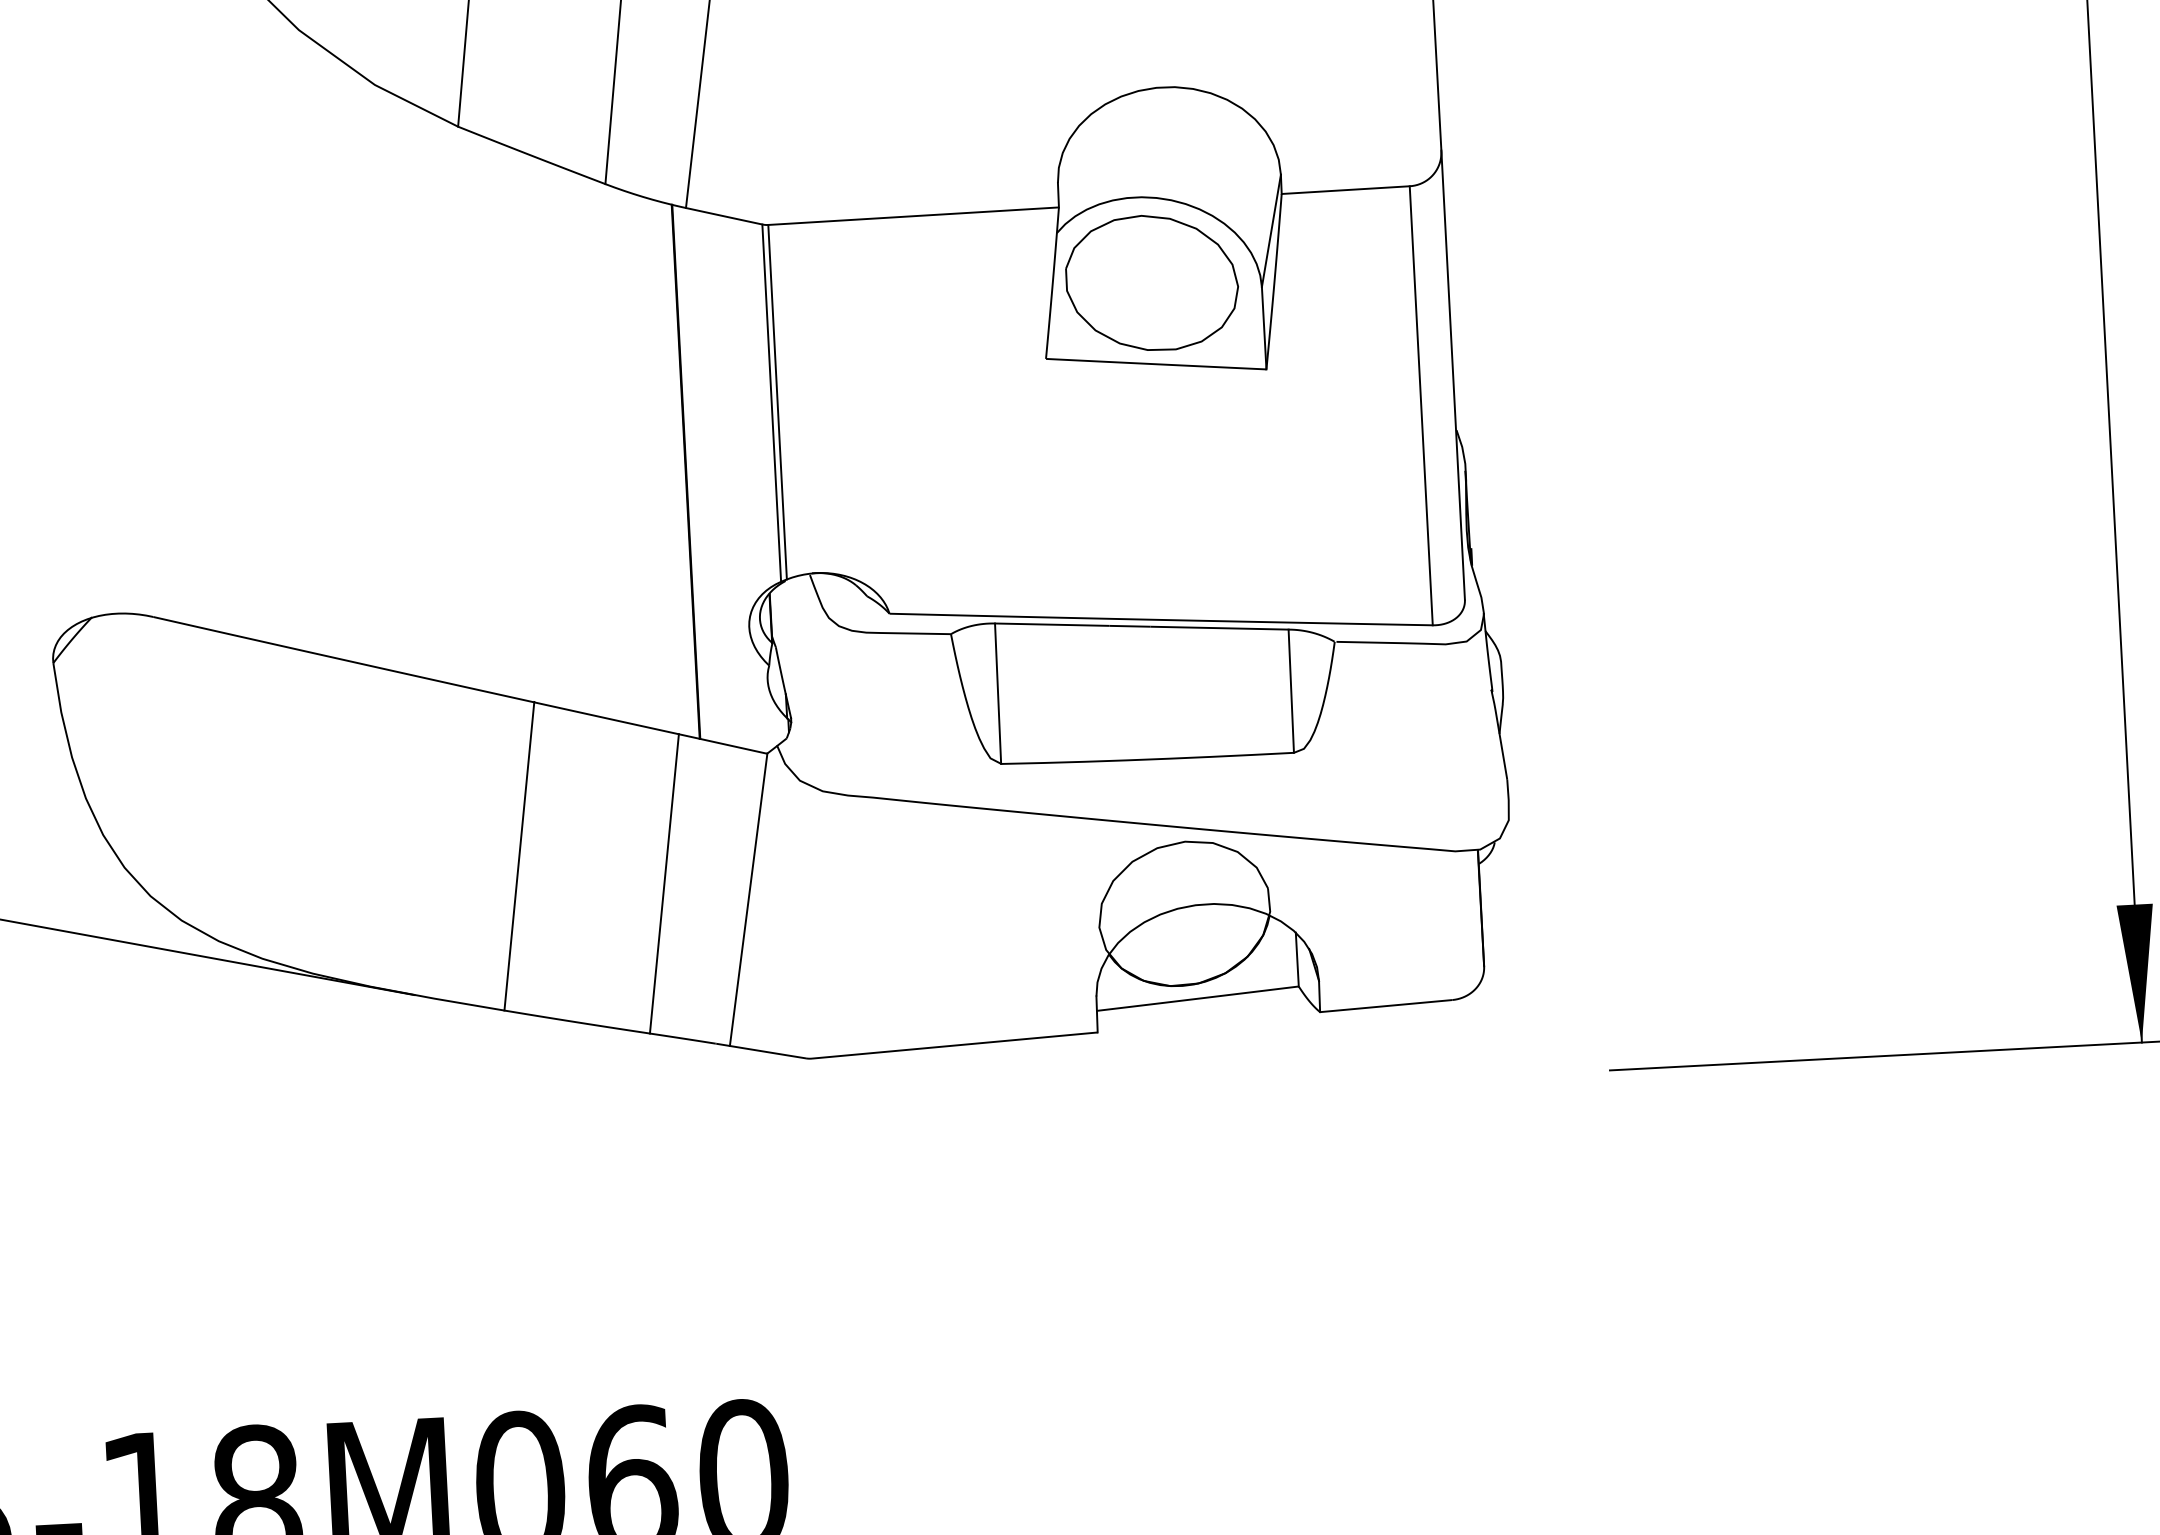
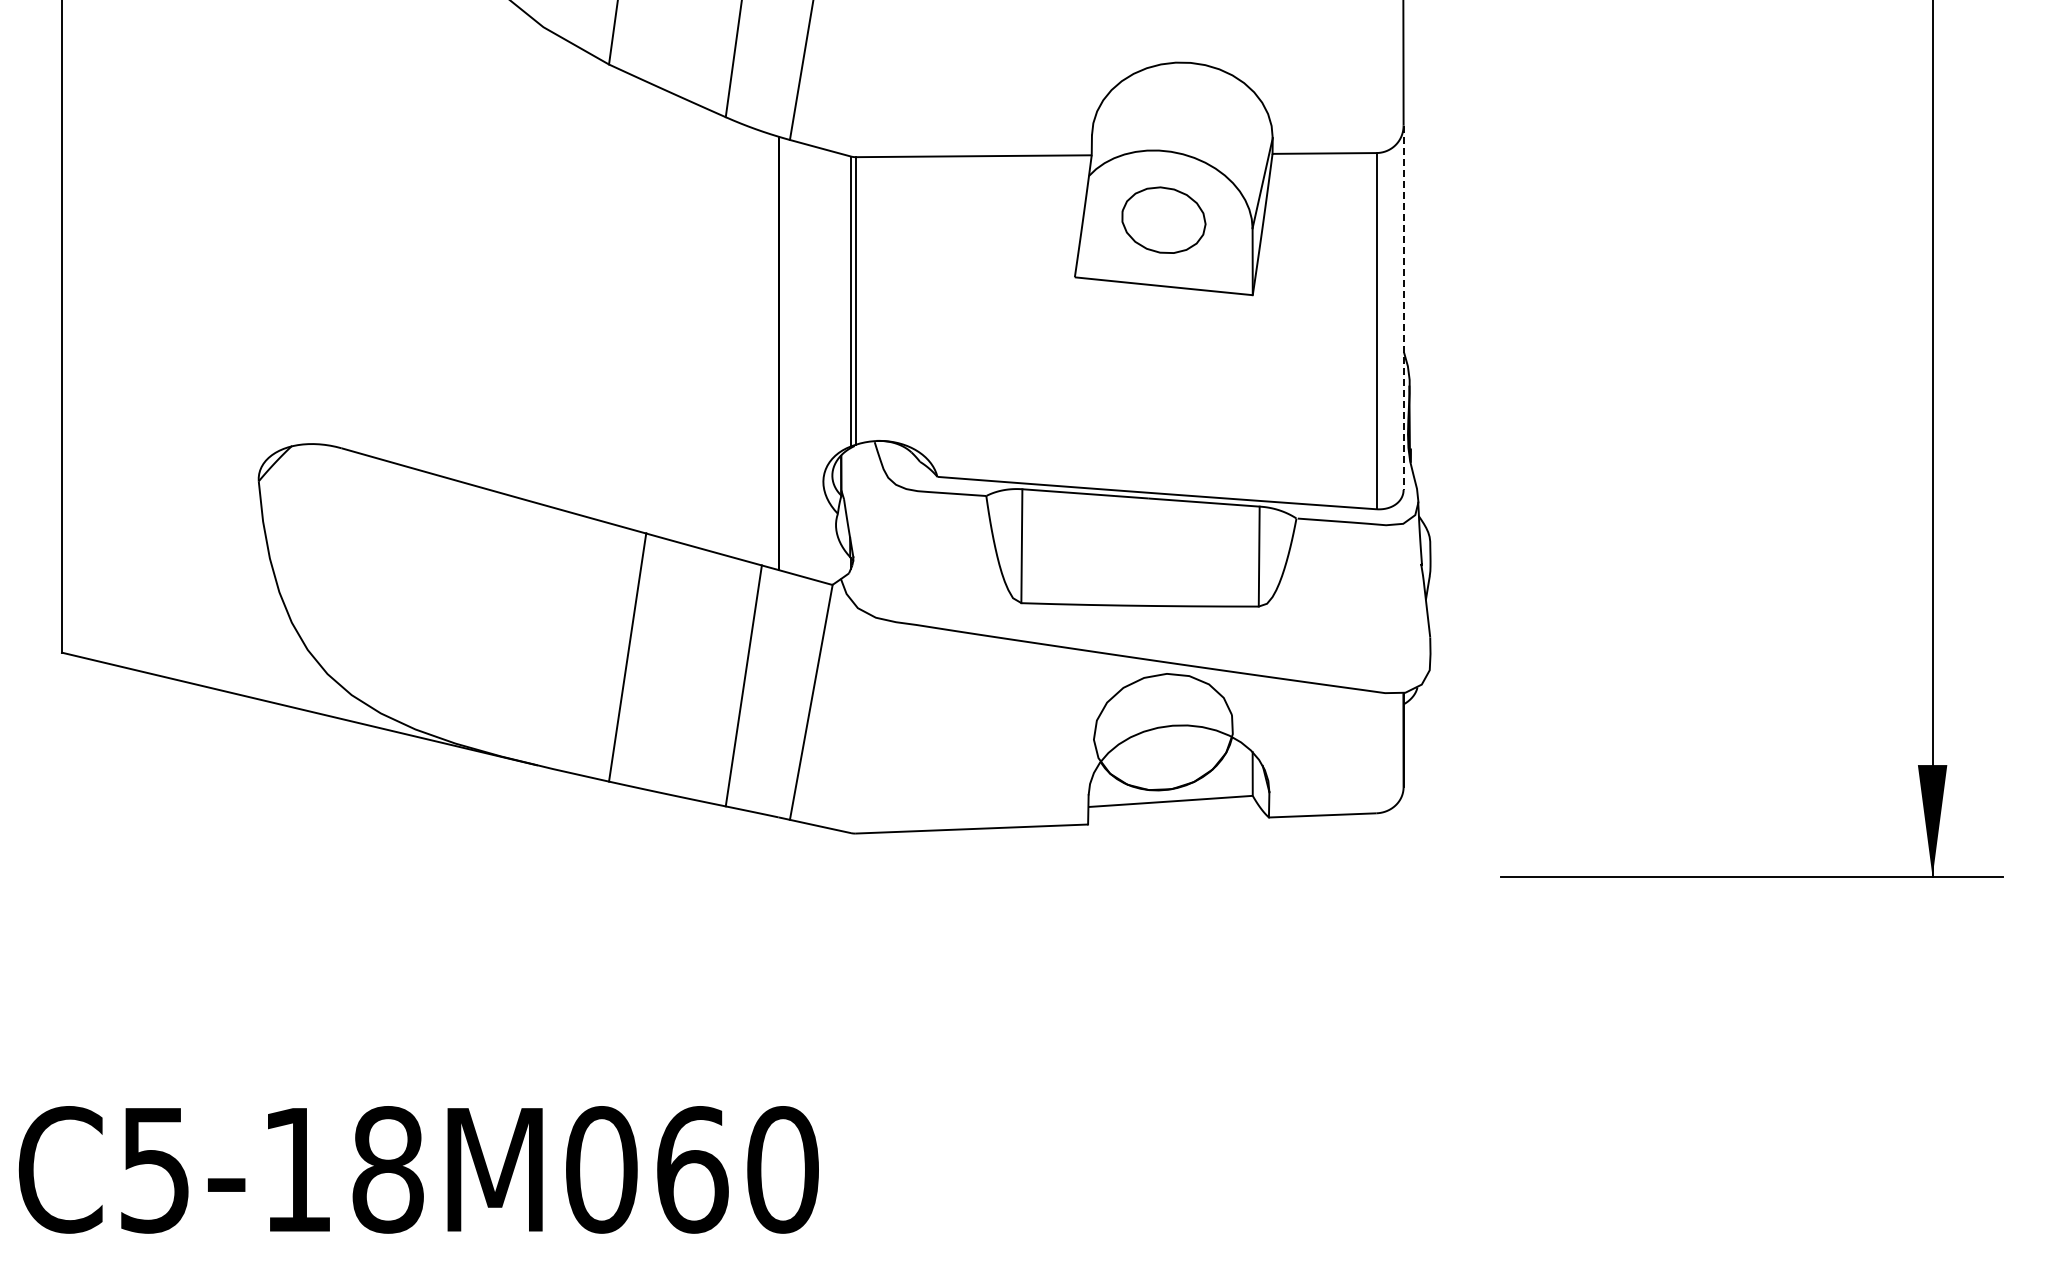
part: (1151, 281) -> (1163, 219), size x0.6
line: (1453, 376) -> (1403, 308), solid -> dashed

